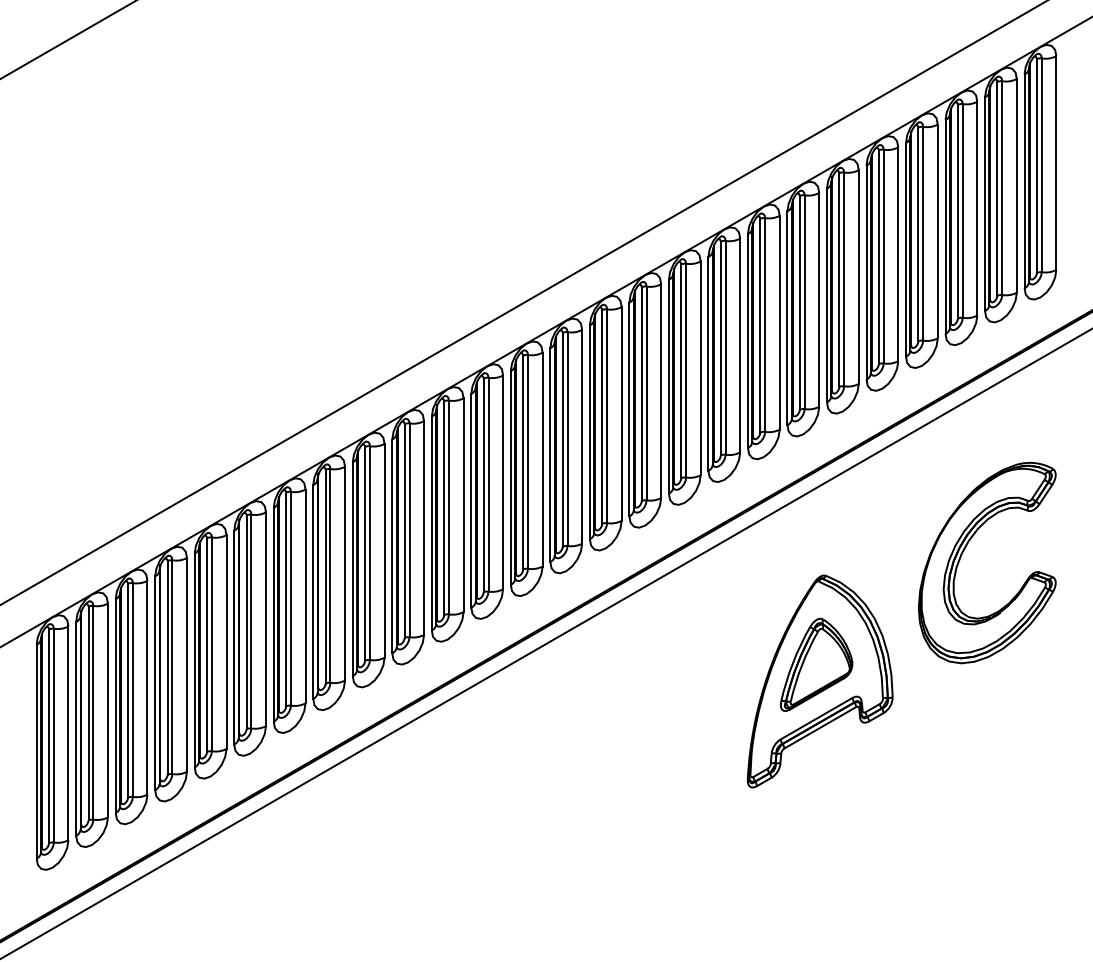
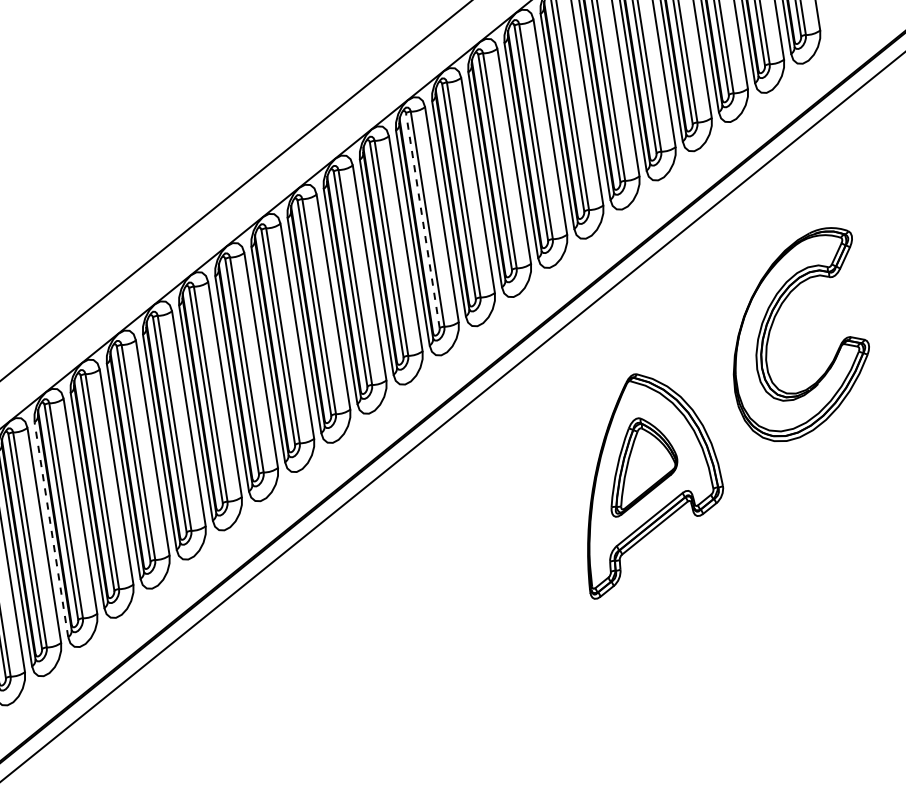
line: (641, 394) -> (422, 221), solid -> dashed
line: (234, 637) -> (51, 529), solid -> dashed

